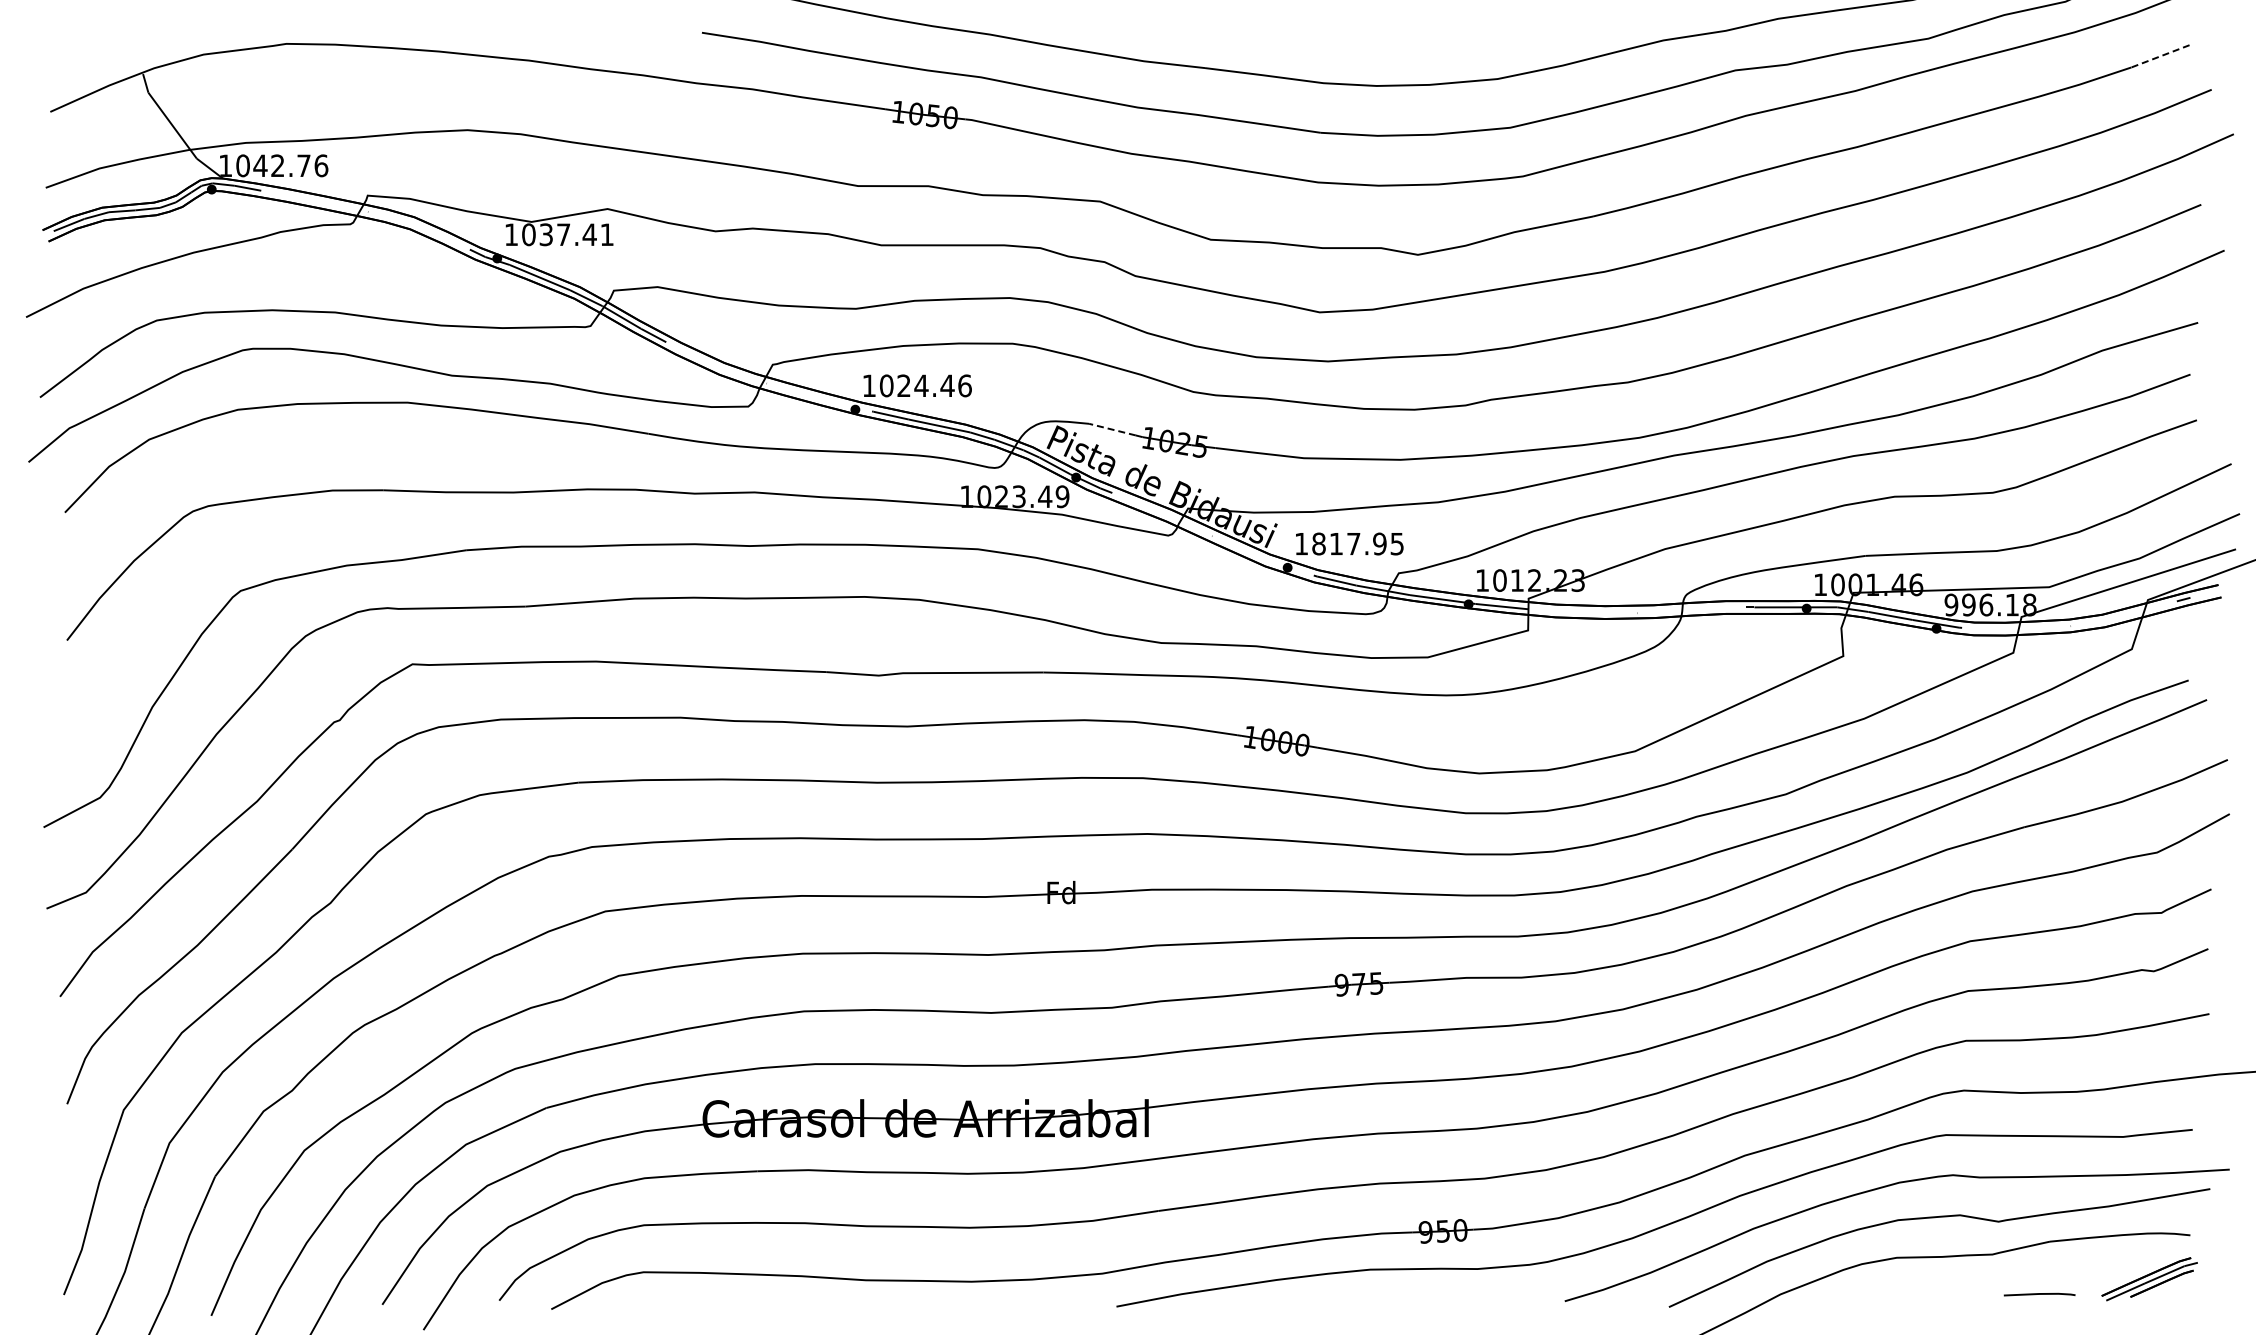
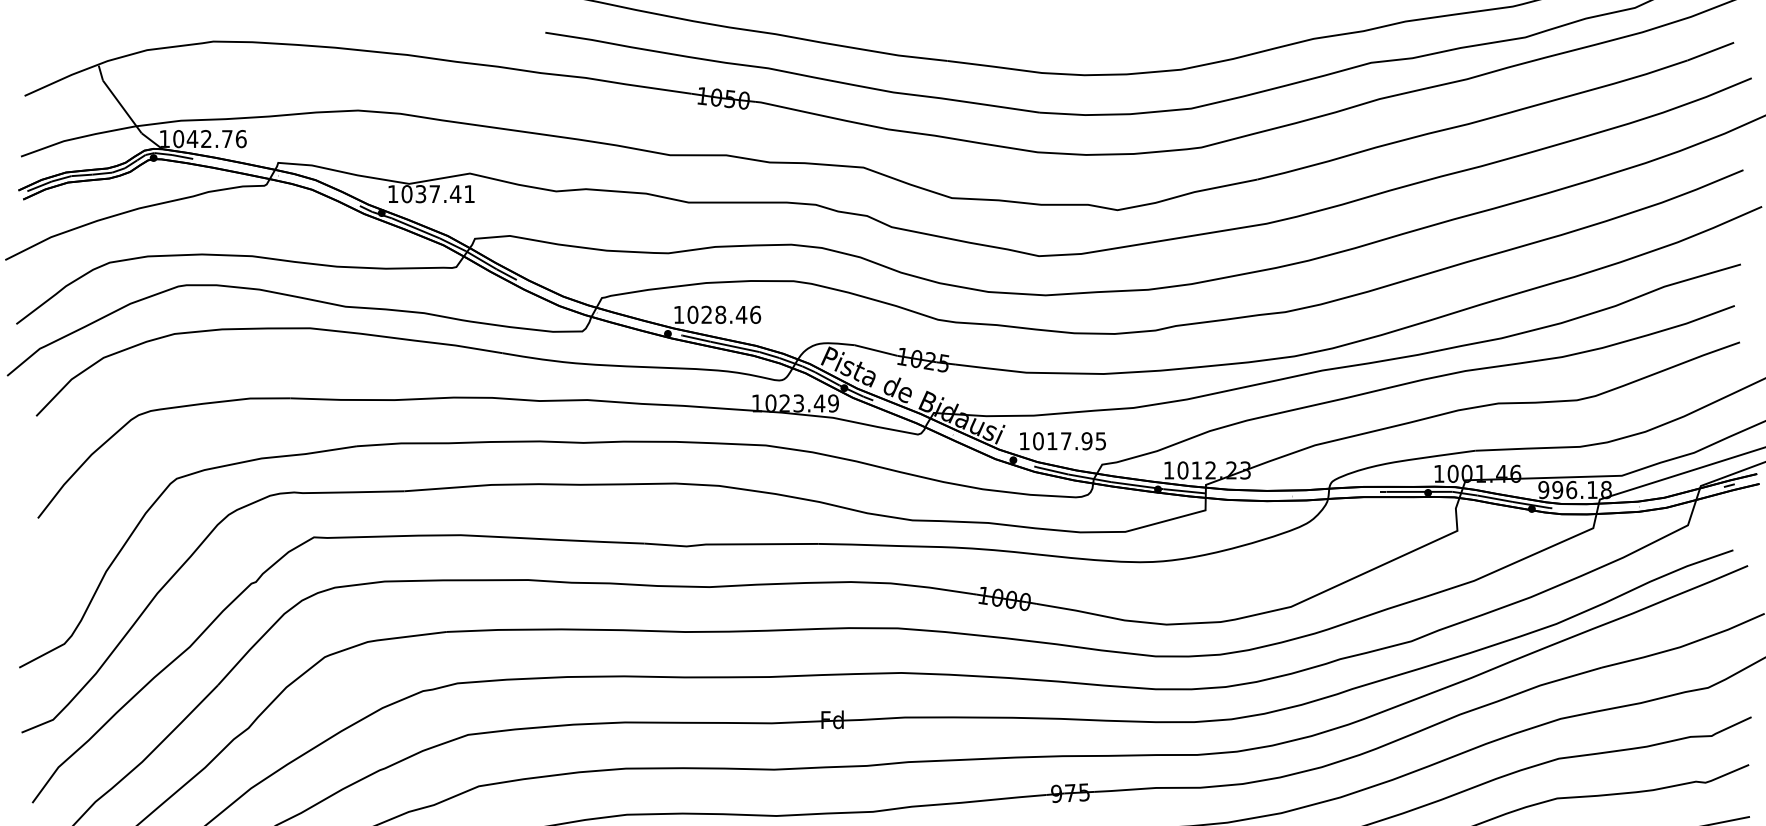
line: (2160, 56) -> (1710, 51), dashed -> solid
text: (921, 385) -> (720, 314), 1024.46 -> 1028.46
line: (1112, 429) -> (873, 349), dashed -> solid
text: (1318, 544) -> (1038, 441), 1817.95 -> 1017.95

